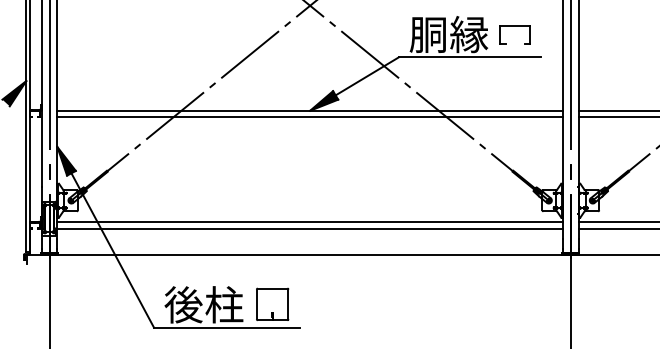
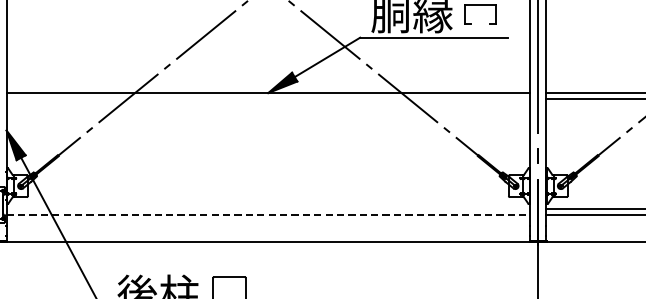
line: (309, 116) -> (267, 98), removed
line: (309, 222) -> (267, 208), removed
line: (310, 228) -> (268, 214), solid -> dashed

